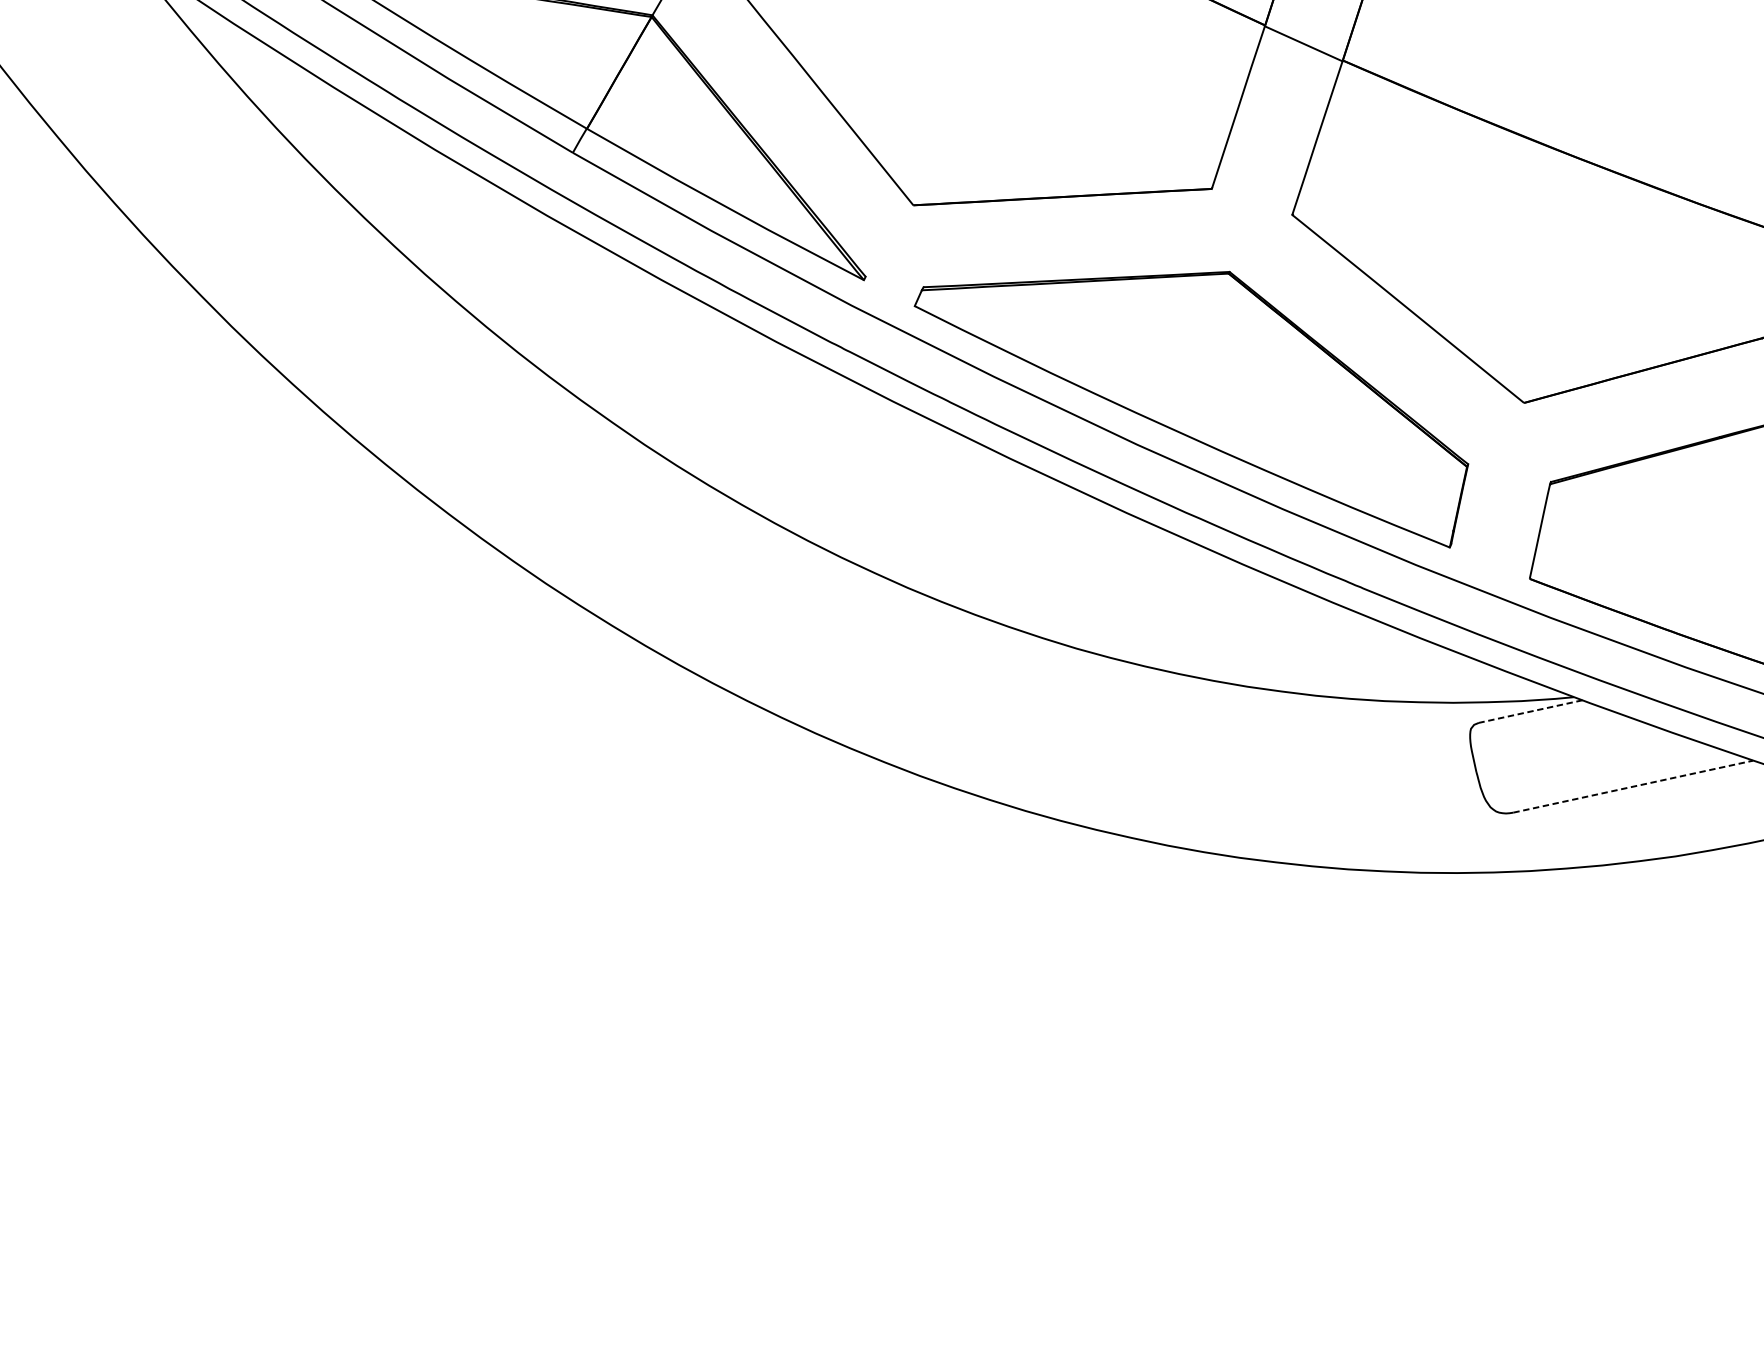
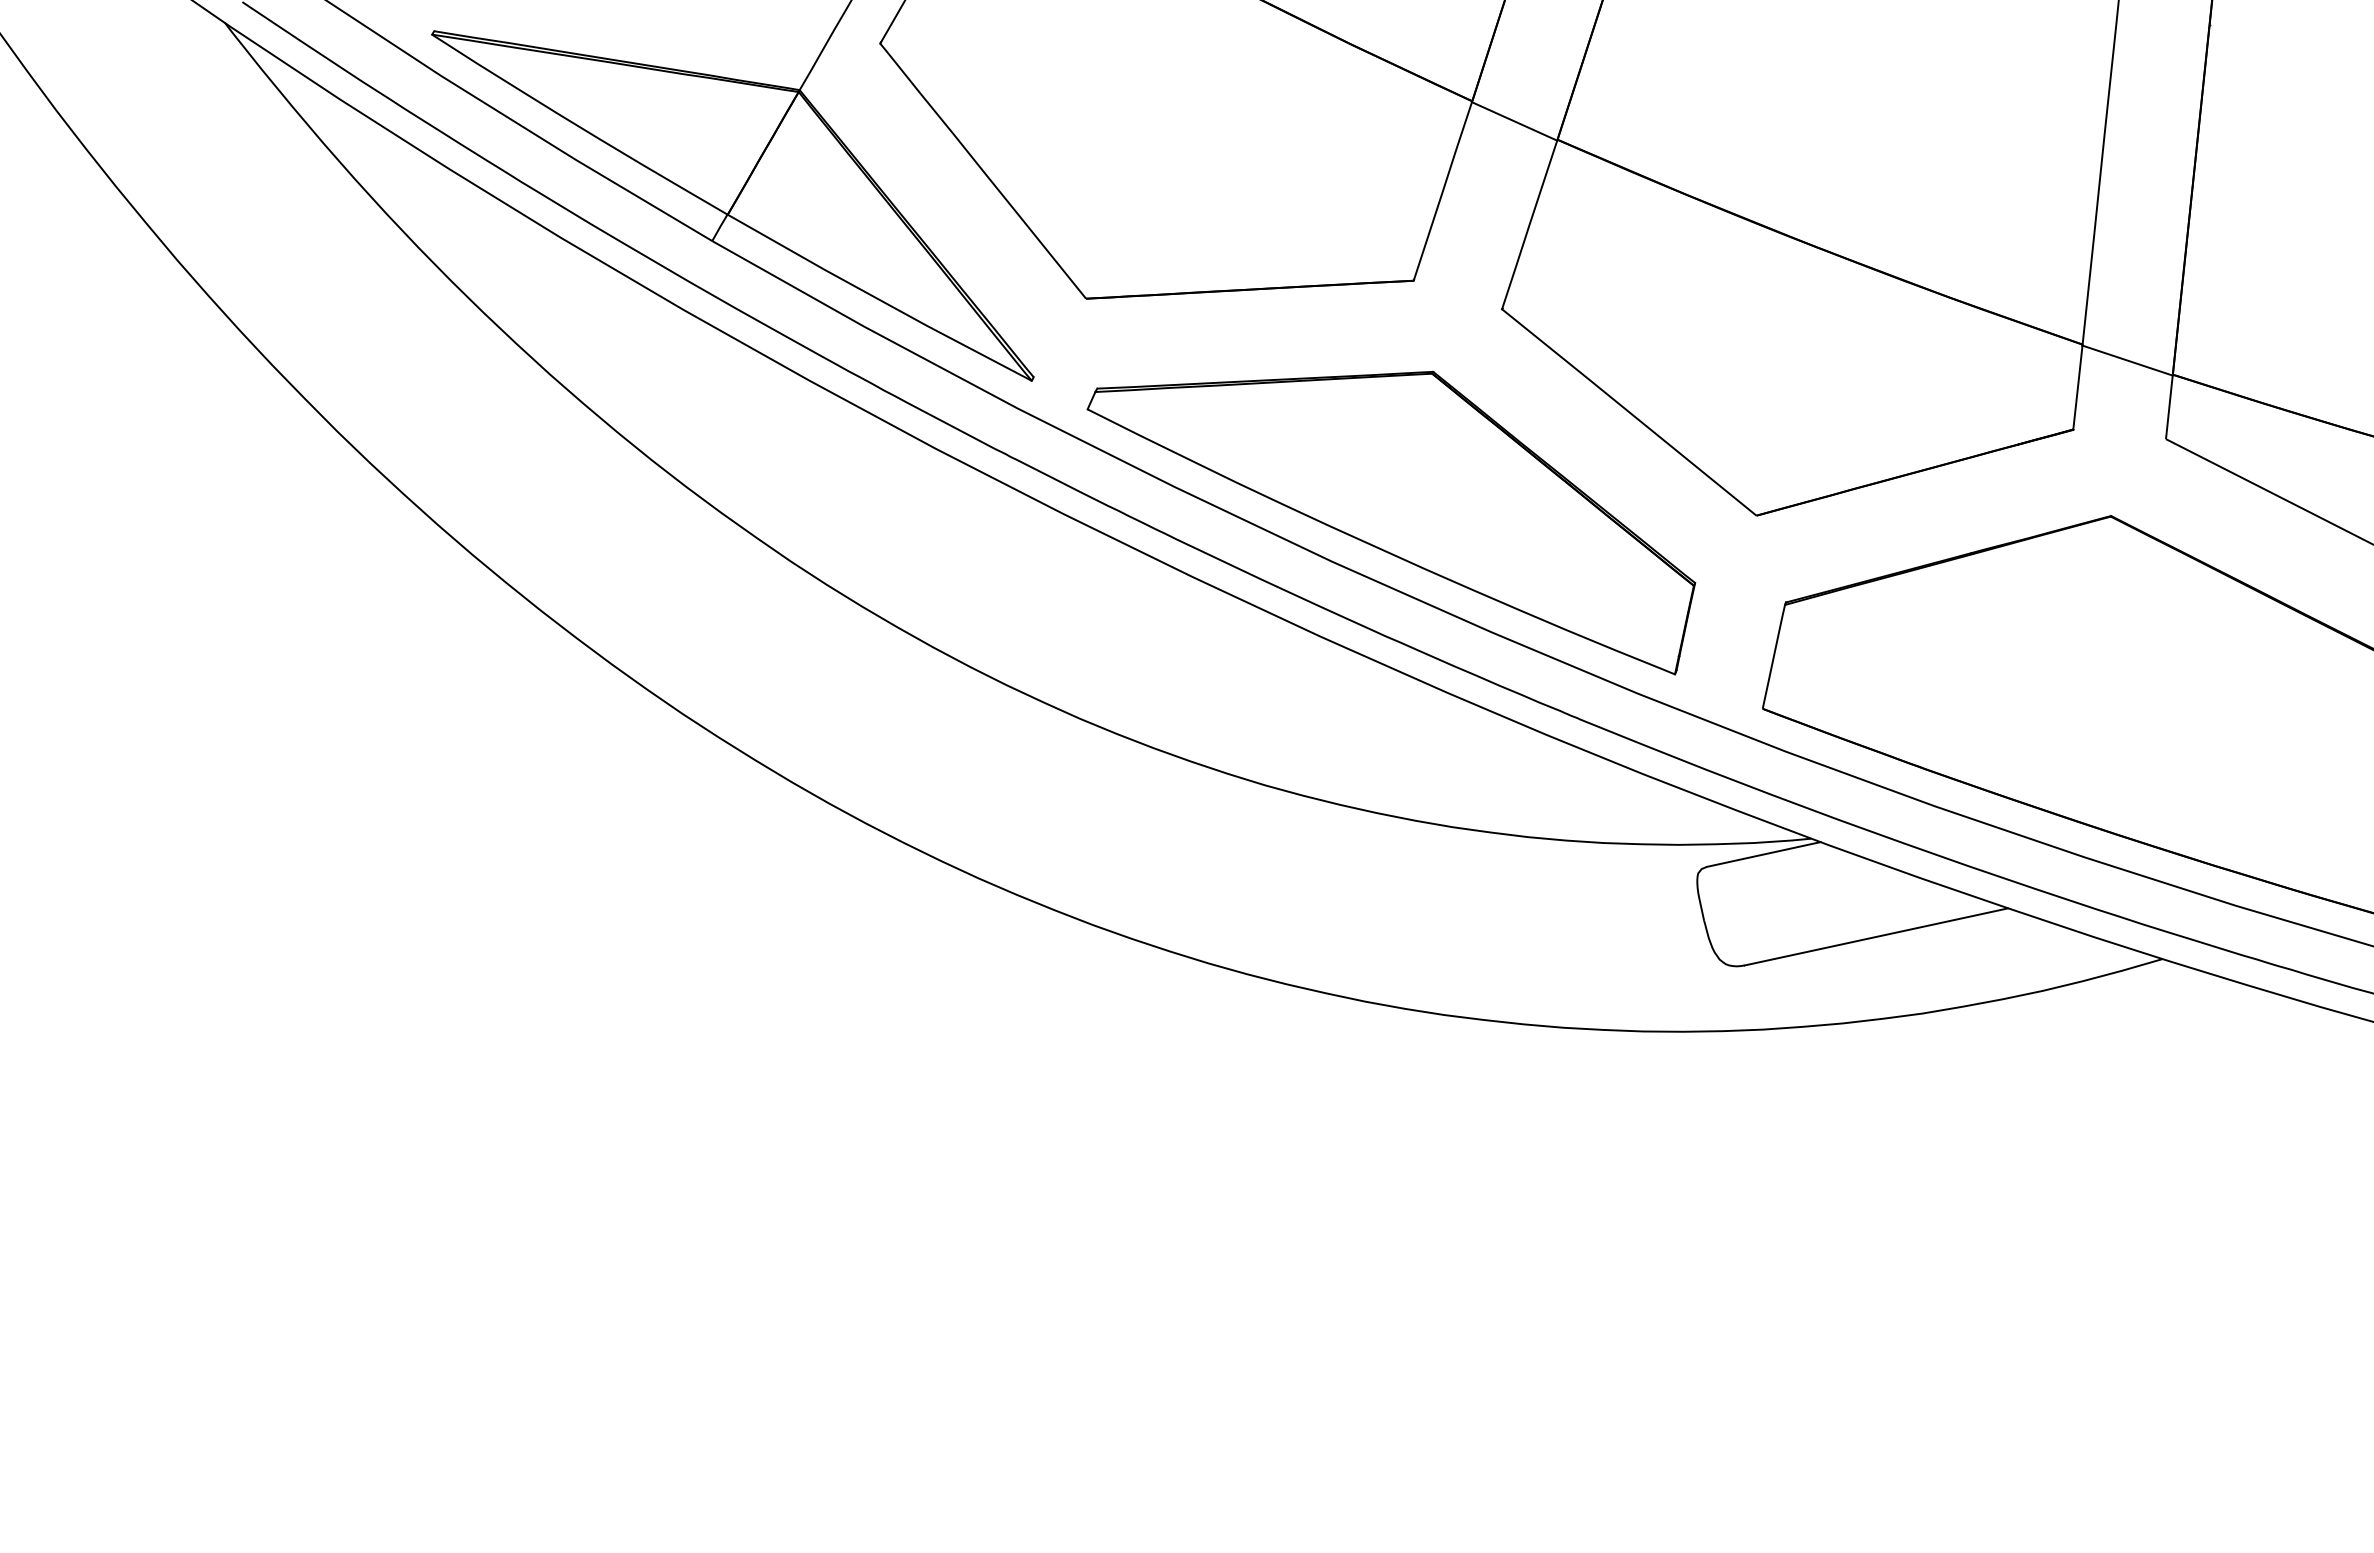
line: (1530, 711) -> (1763, 854), dashed -> solid
line: (1633, 786) -> (1876, 936), dashed -> solid

